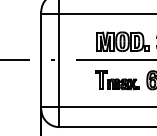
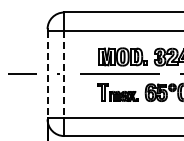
line: (41, 60) -> (47, 74), solid -> dashed
line: (59, 60) -> (64, 74), solid -> dashed

